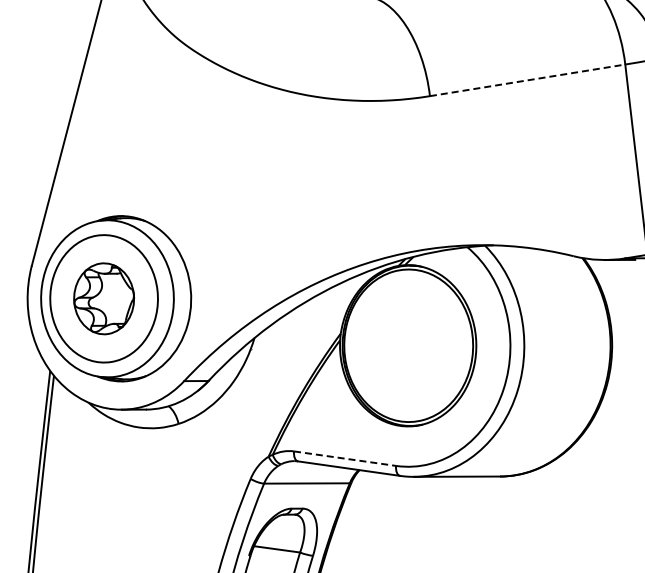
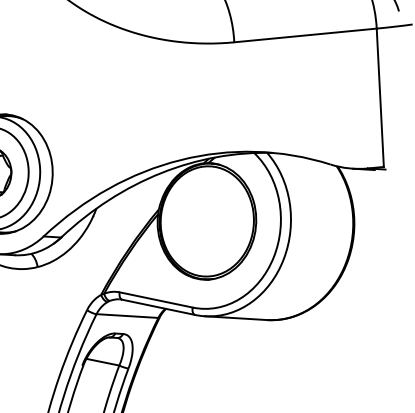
line: (527, 80) -> (305, 35), dashed -> solid
line: (345, 458) -> (156, 299), dashed -> solid

